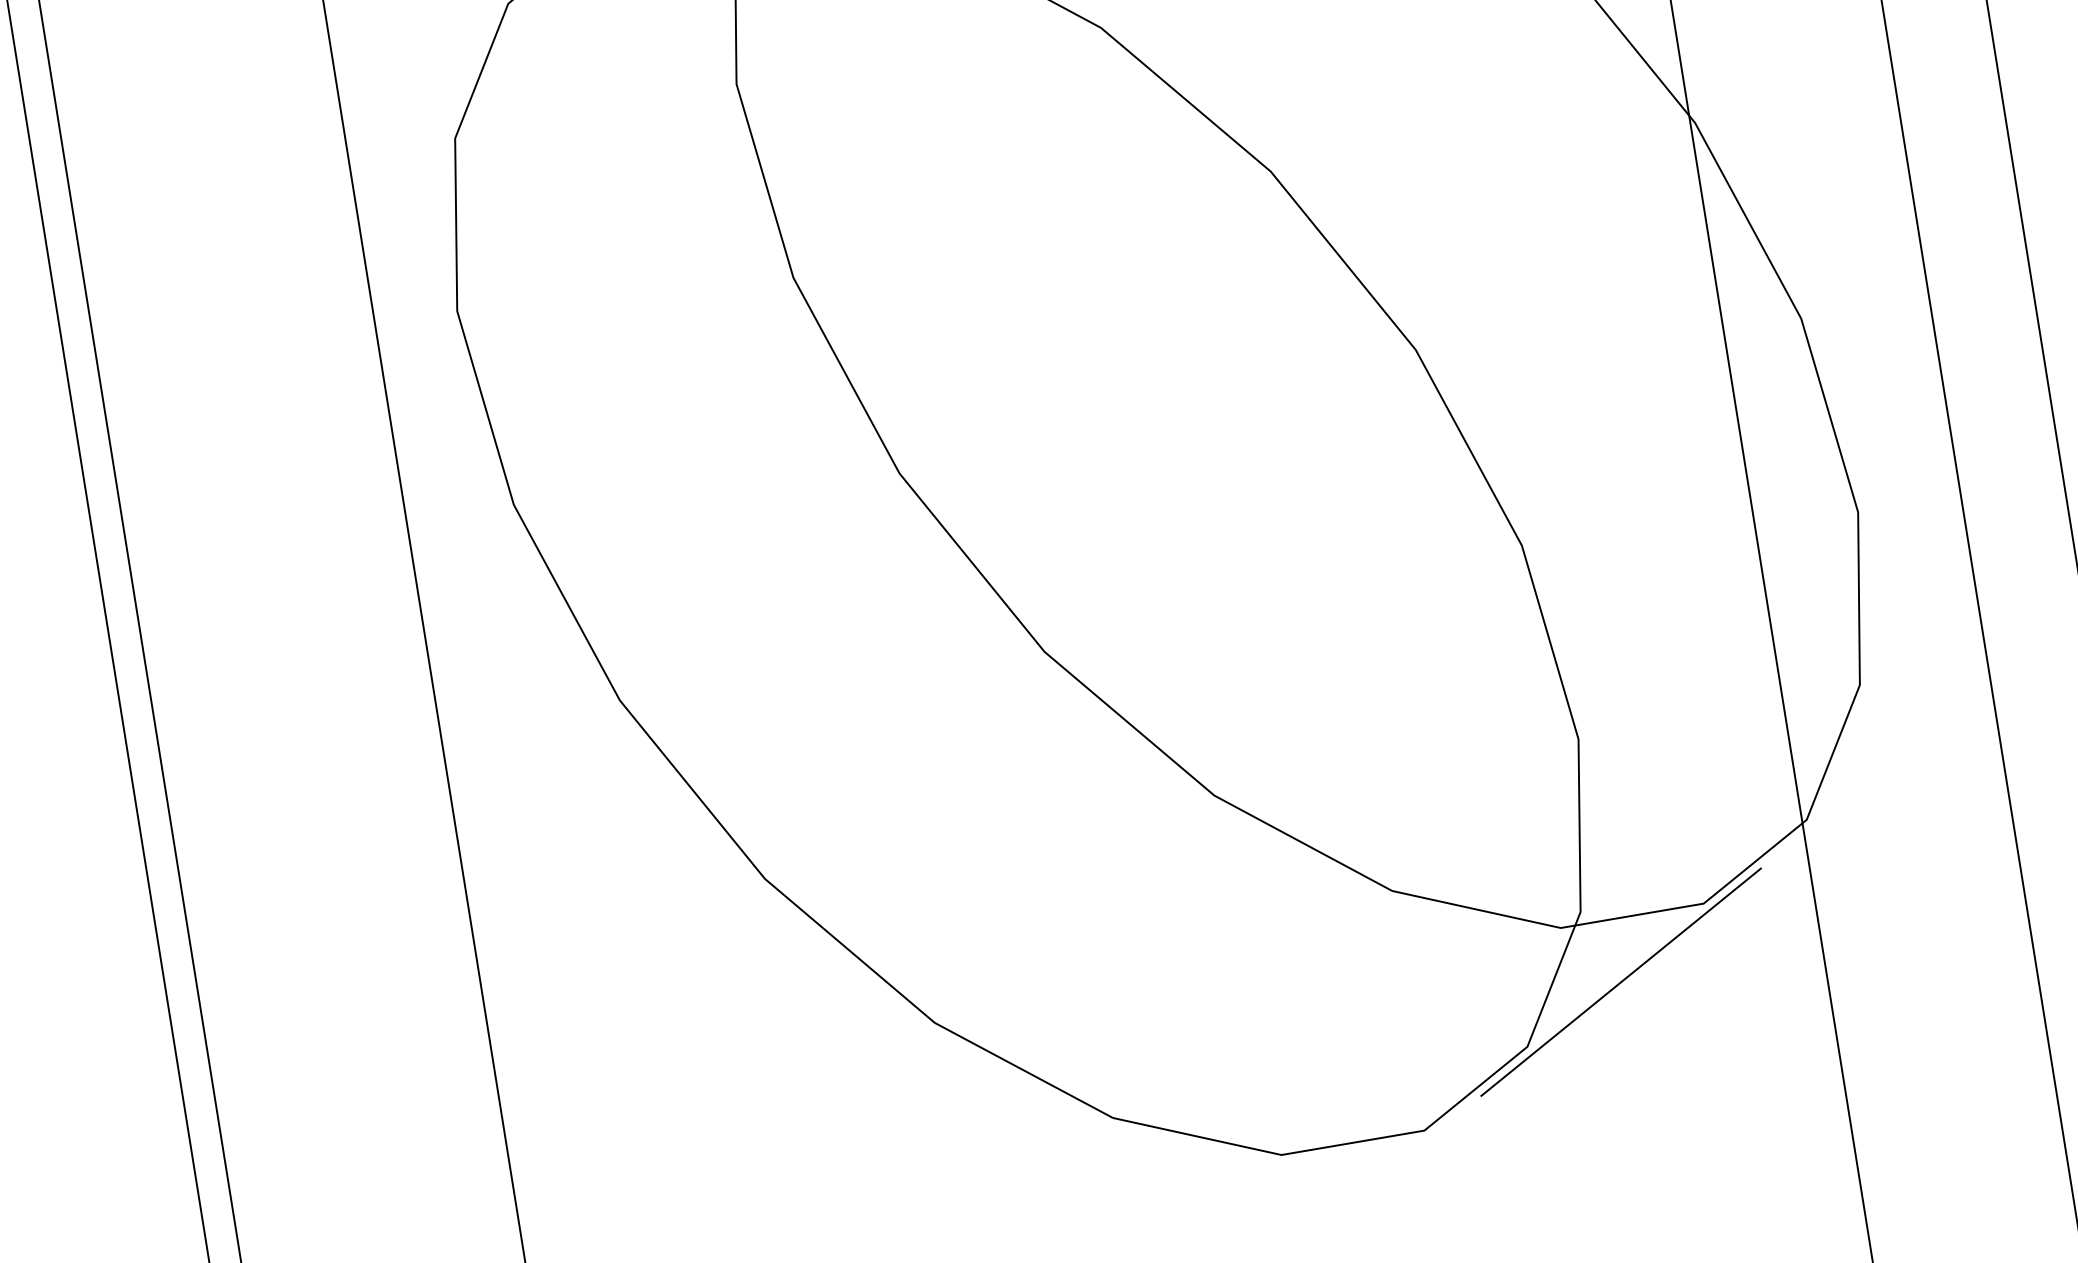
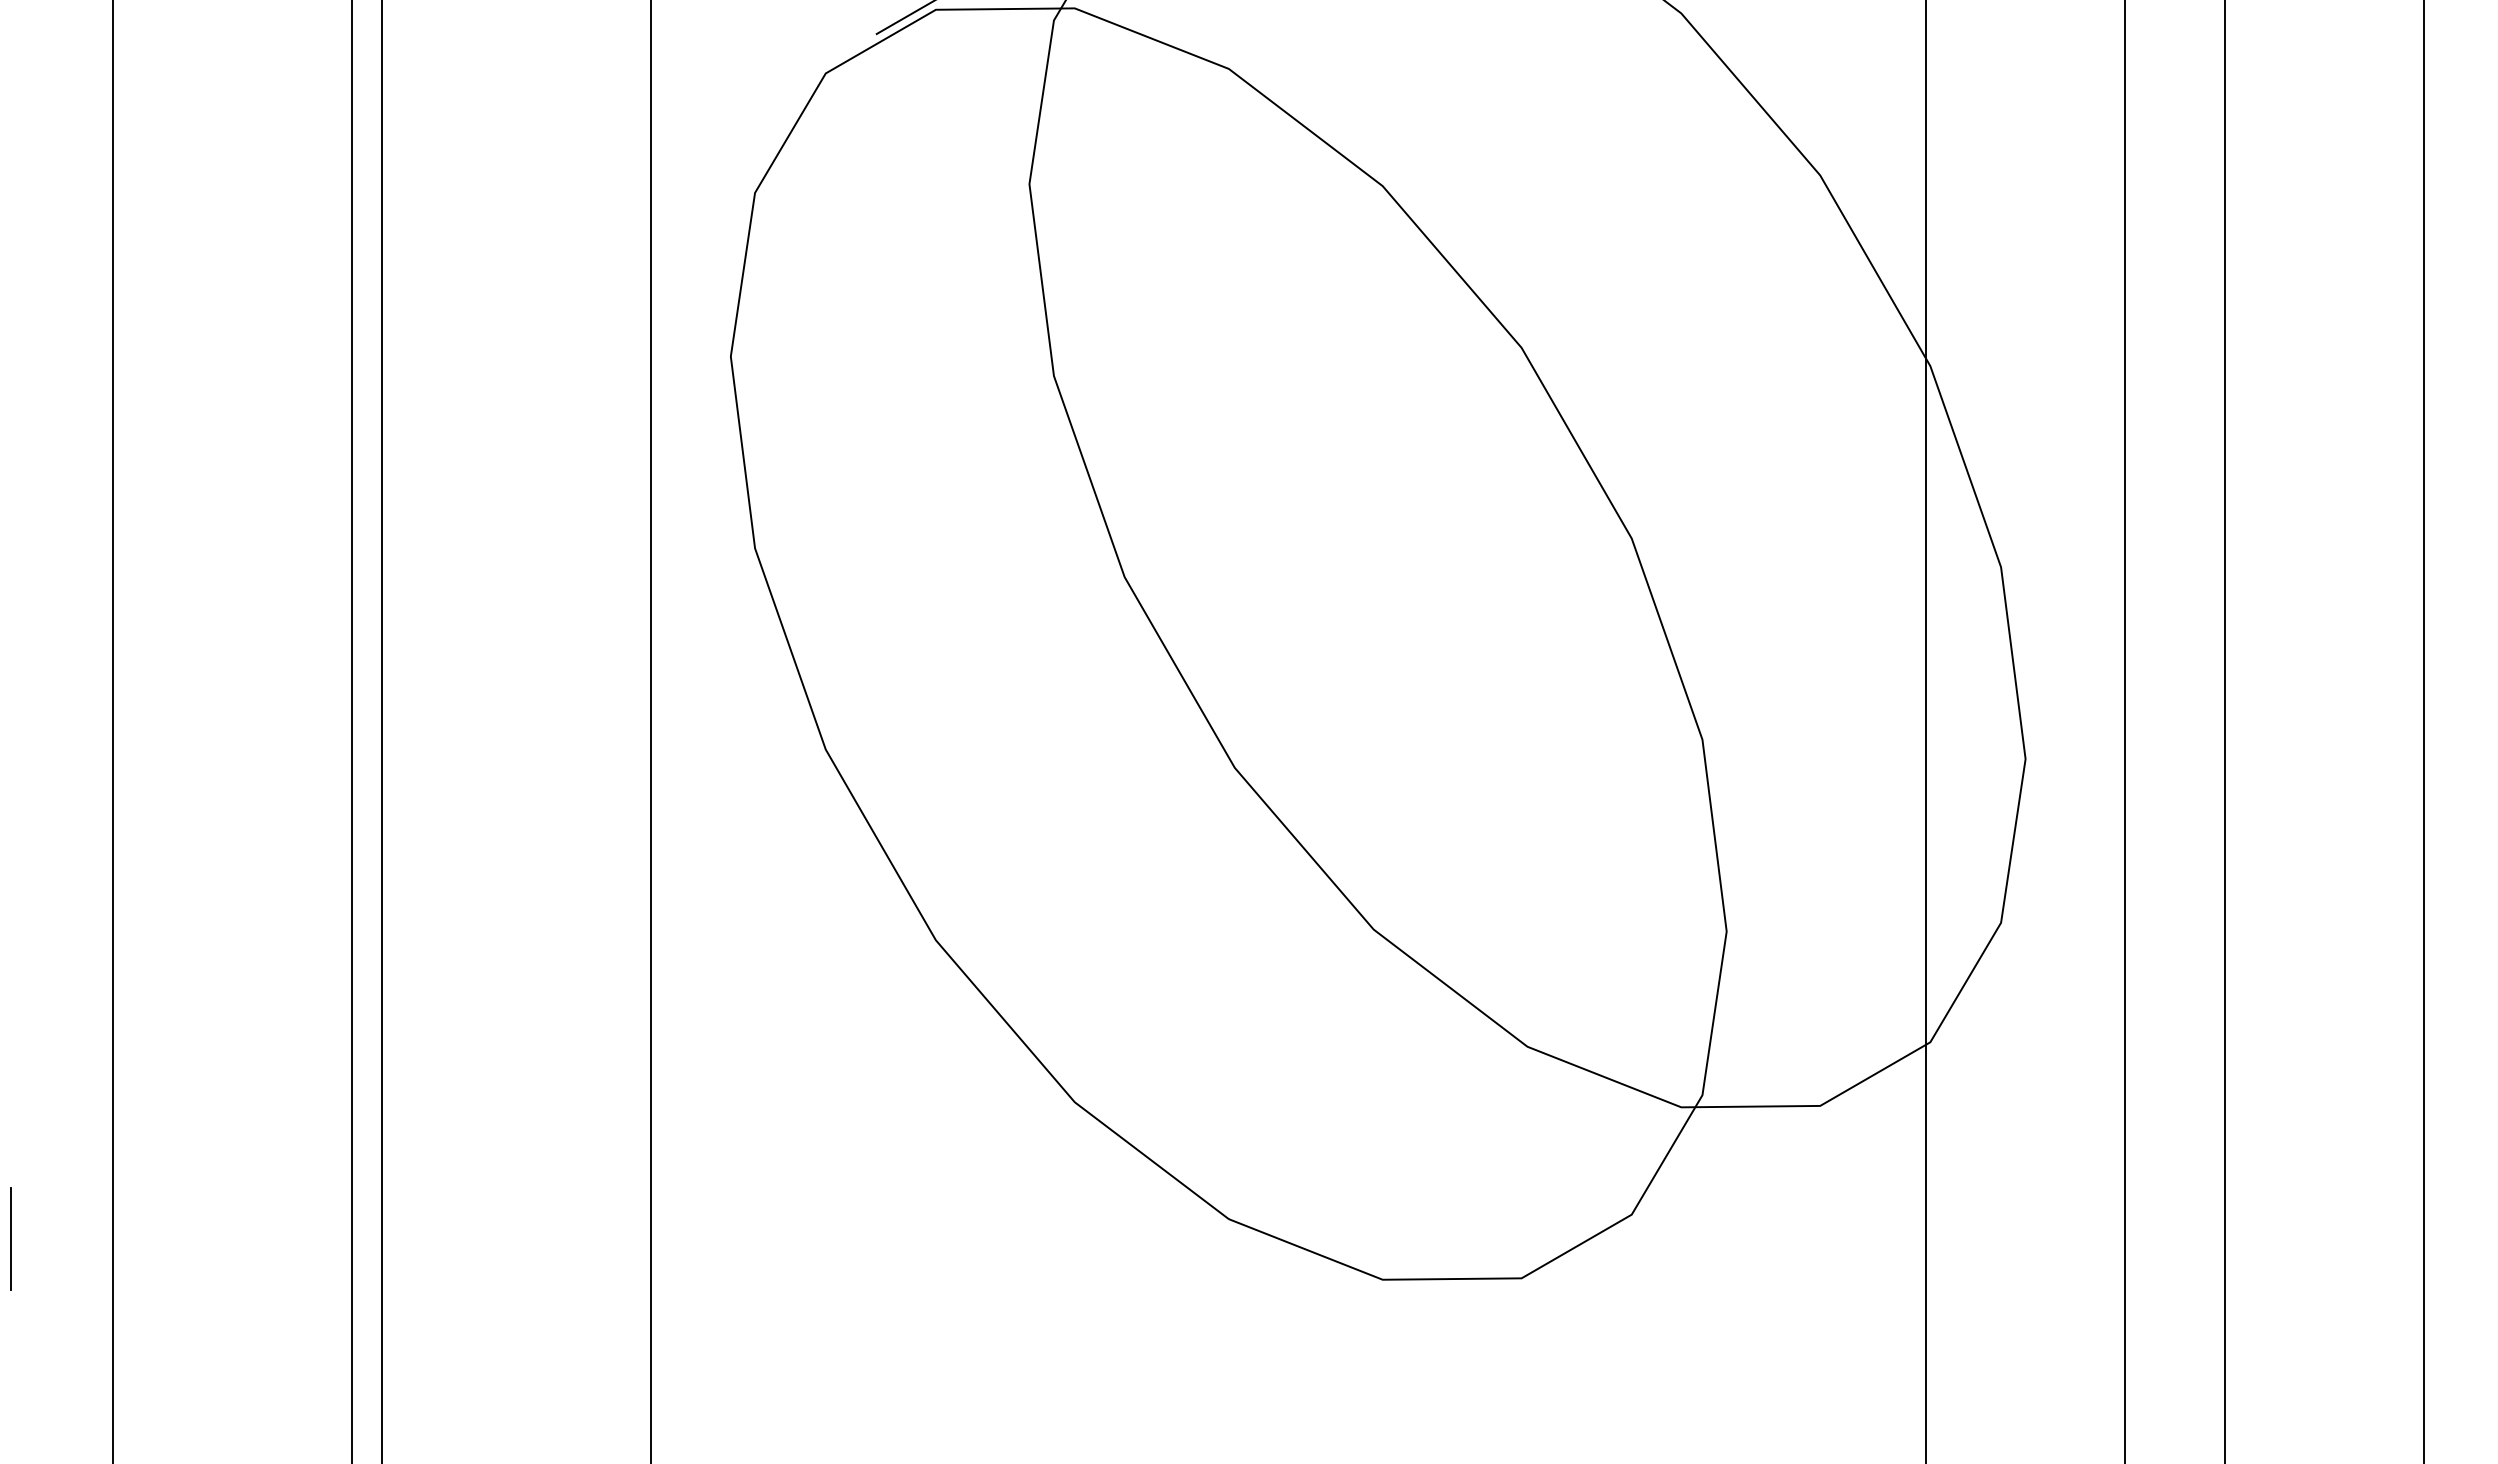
line: (1620, 982) -> (1729, 1167), removed

